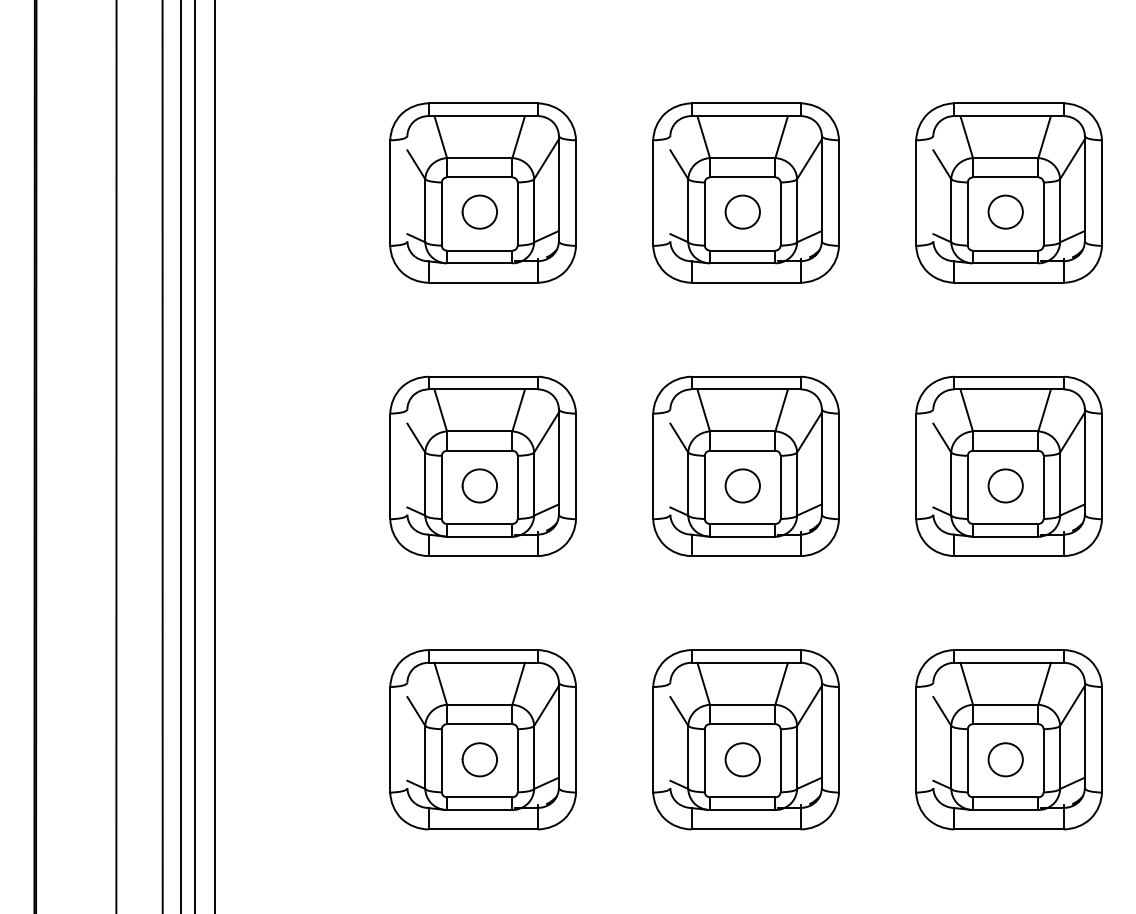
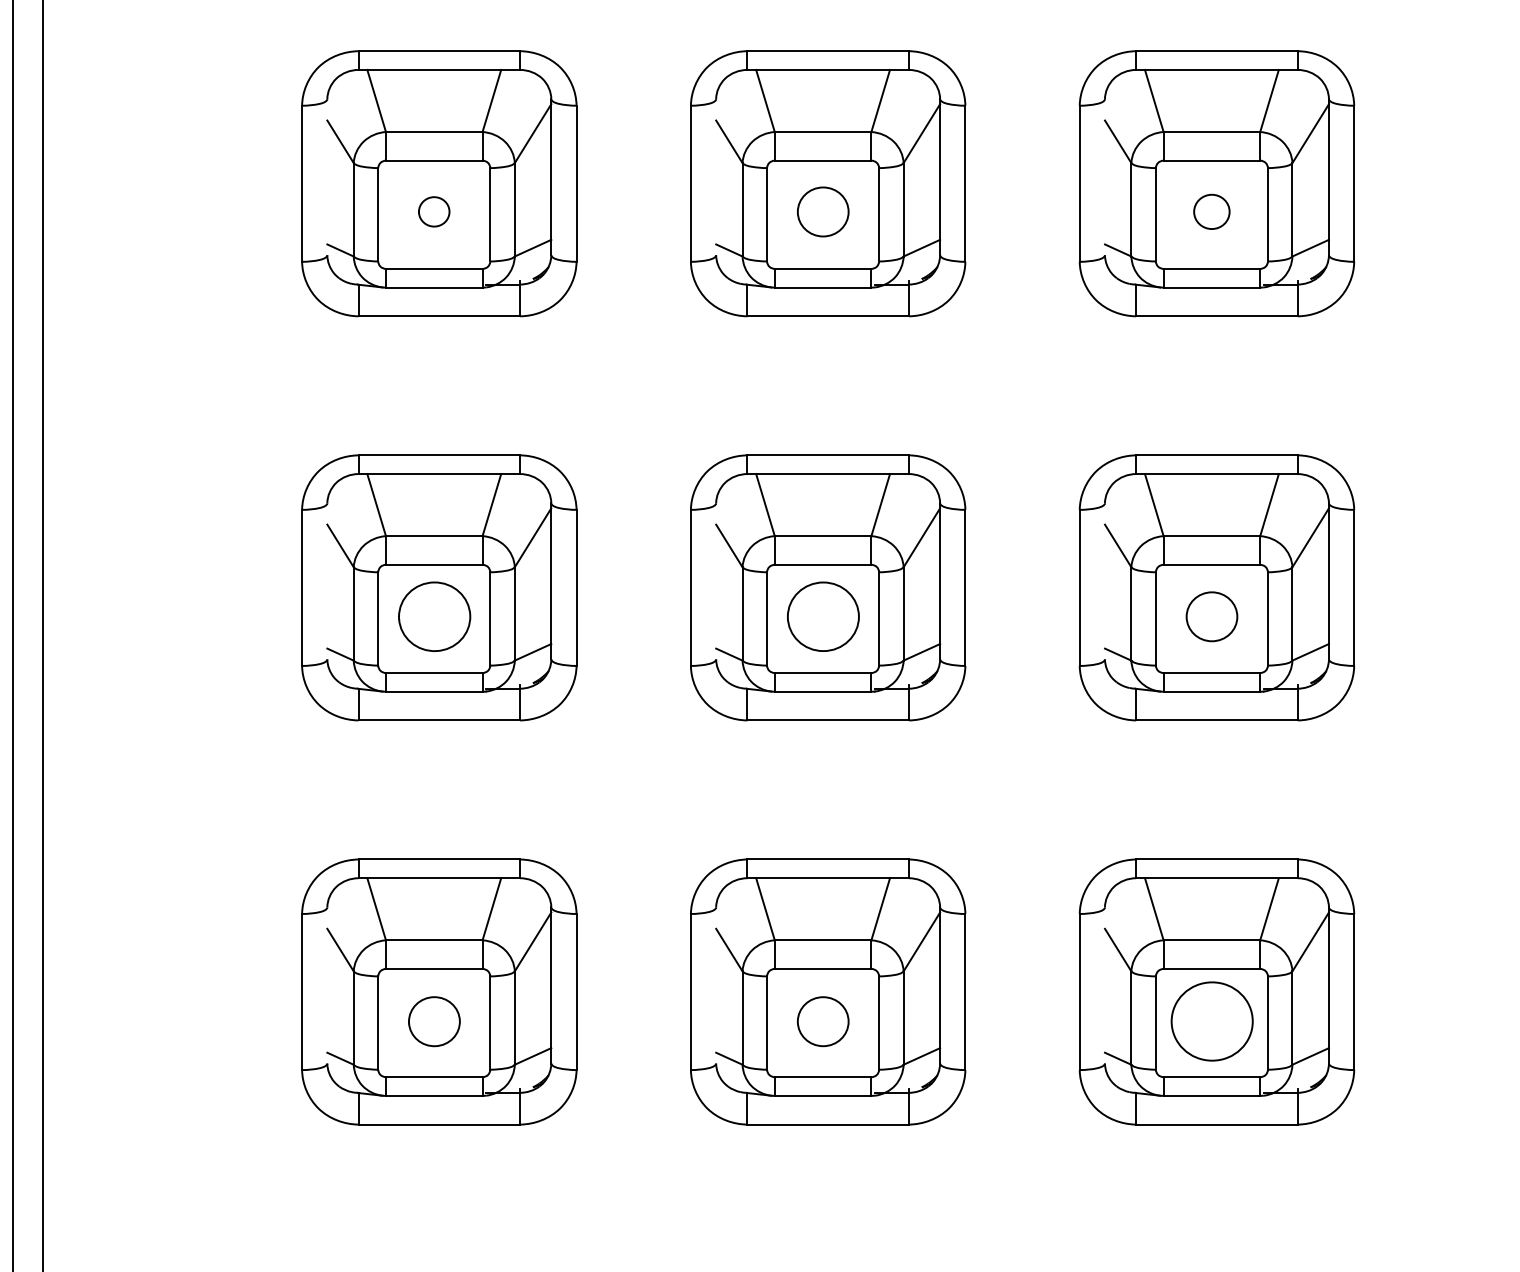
part: (479, 211) -> (433, 211), size x0.6
part: (1005, 211) -> (1211, 211), size x0.7
part: (479, 485) -> (433, 616), size x1.4
part: (742, 485) -> (822, 616), size x1.4
part: (1005, 759) -> (1211, 1021), size x1.6

